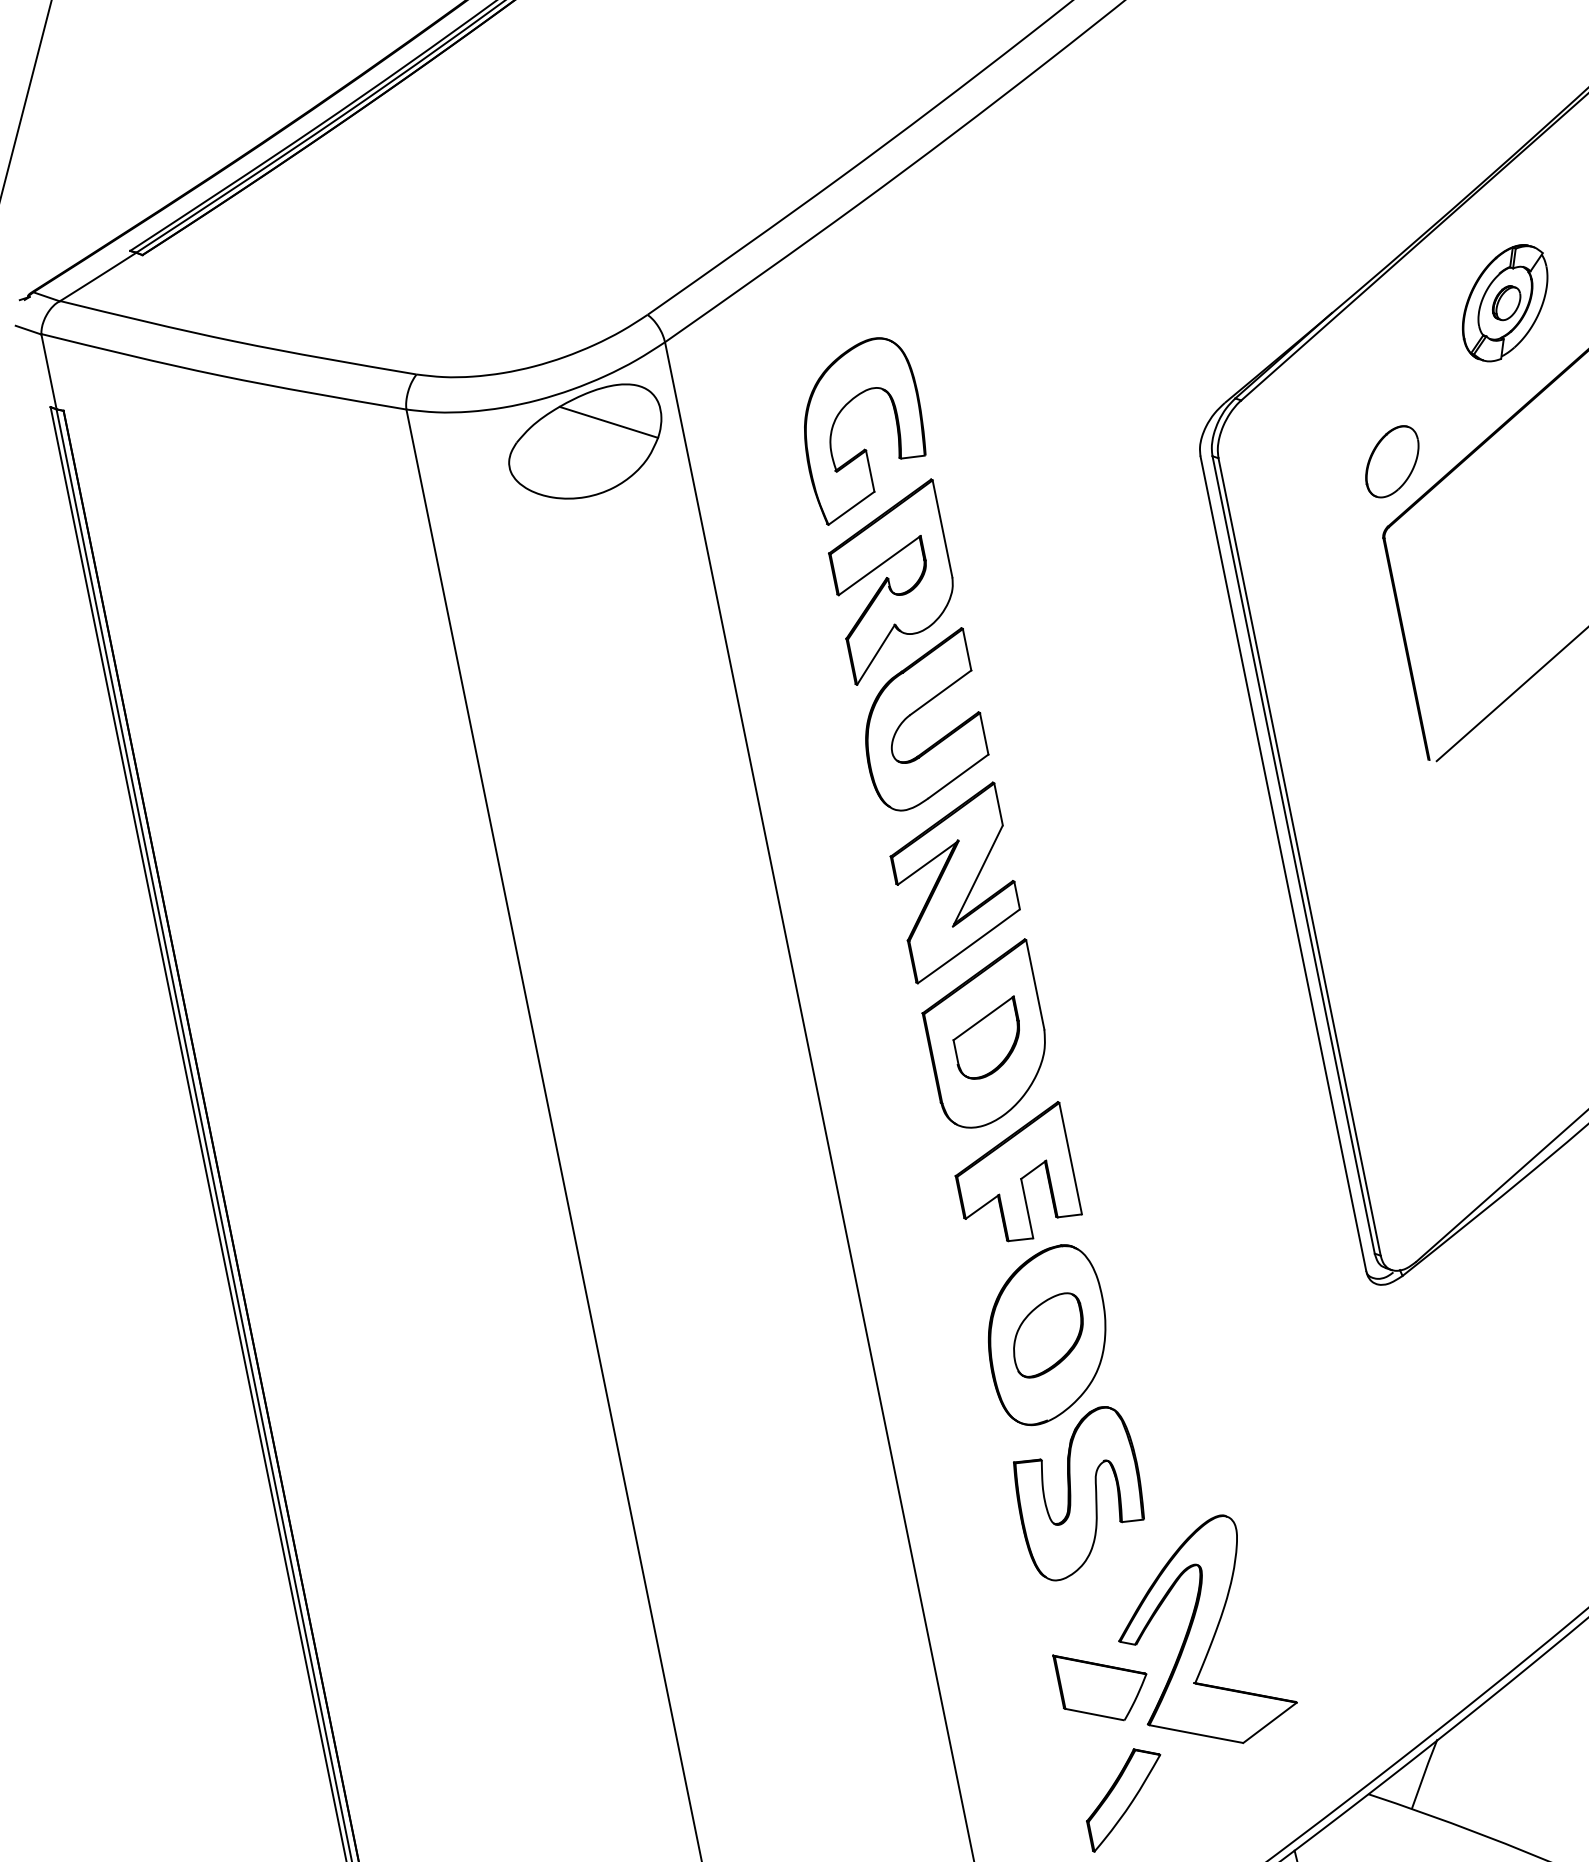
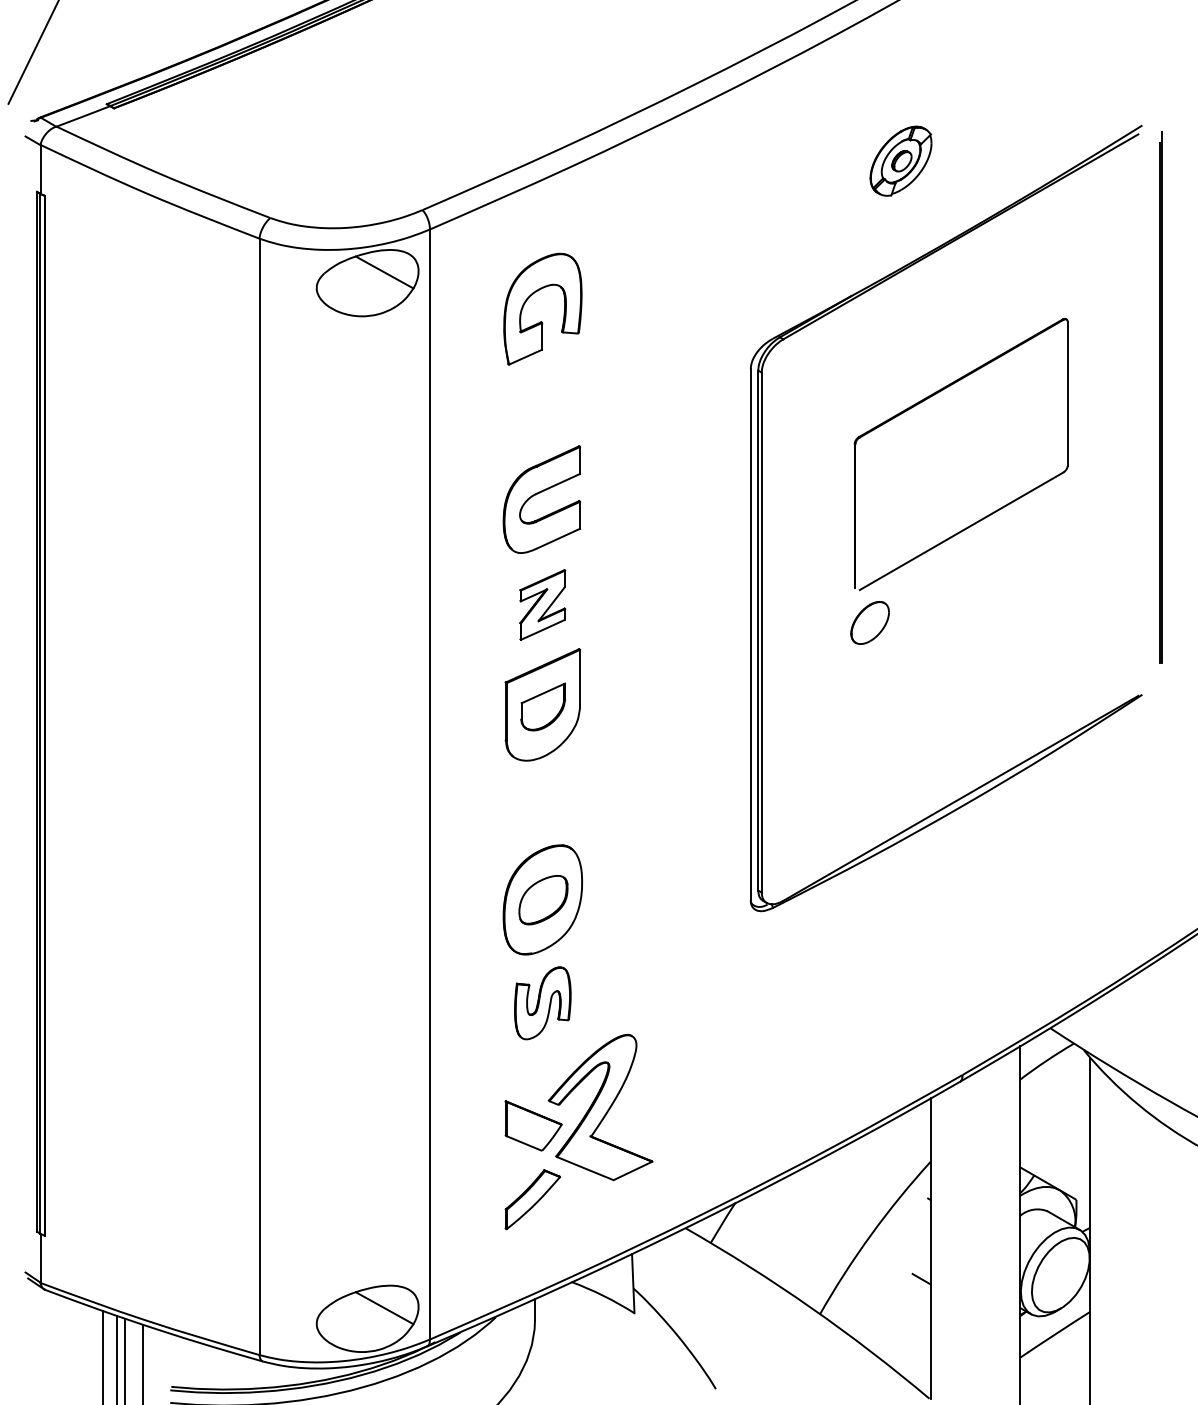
part: (1504, 302) -> (900, 160), moved
part: (1391, 461) -> (869, 622), moved
part: (893, 581) -> (542, 408), removed
part: (954, 882) -> (542, 604), size x0.6
part: (1014, 1176) -> (542, 796), removed
part: (1079, 1494) -> (542, 1003), size x0.7

